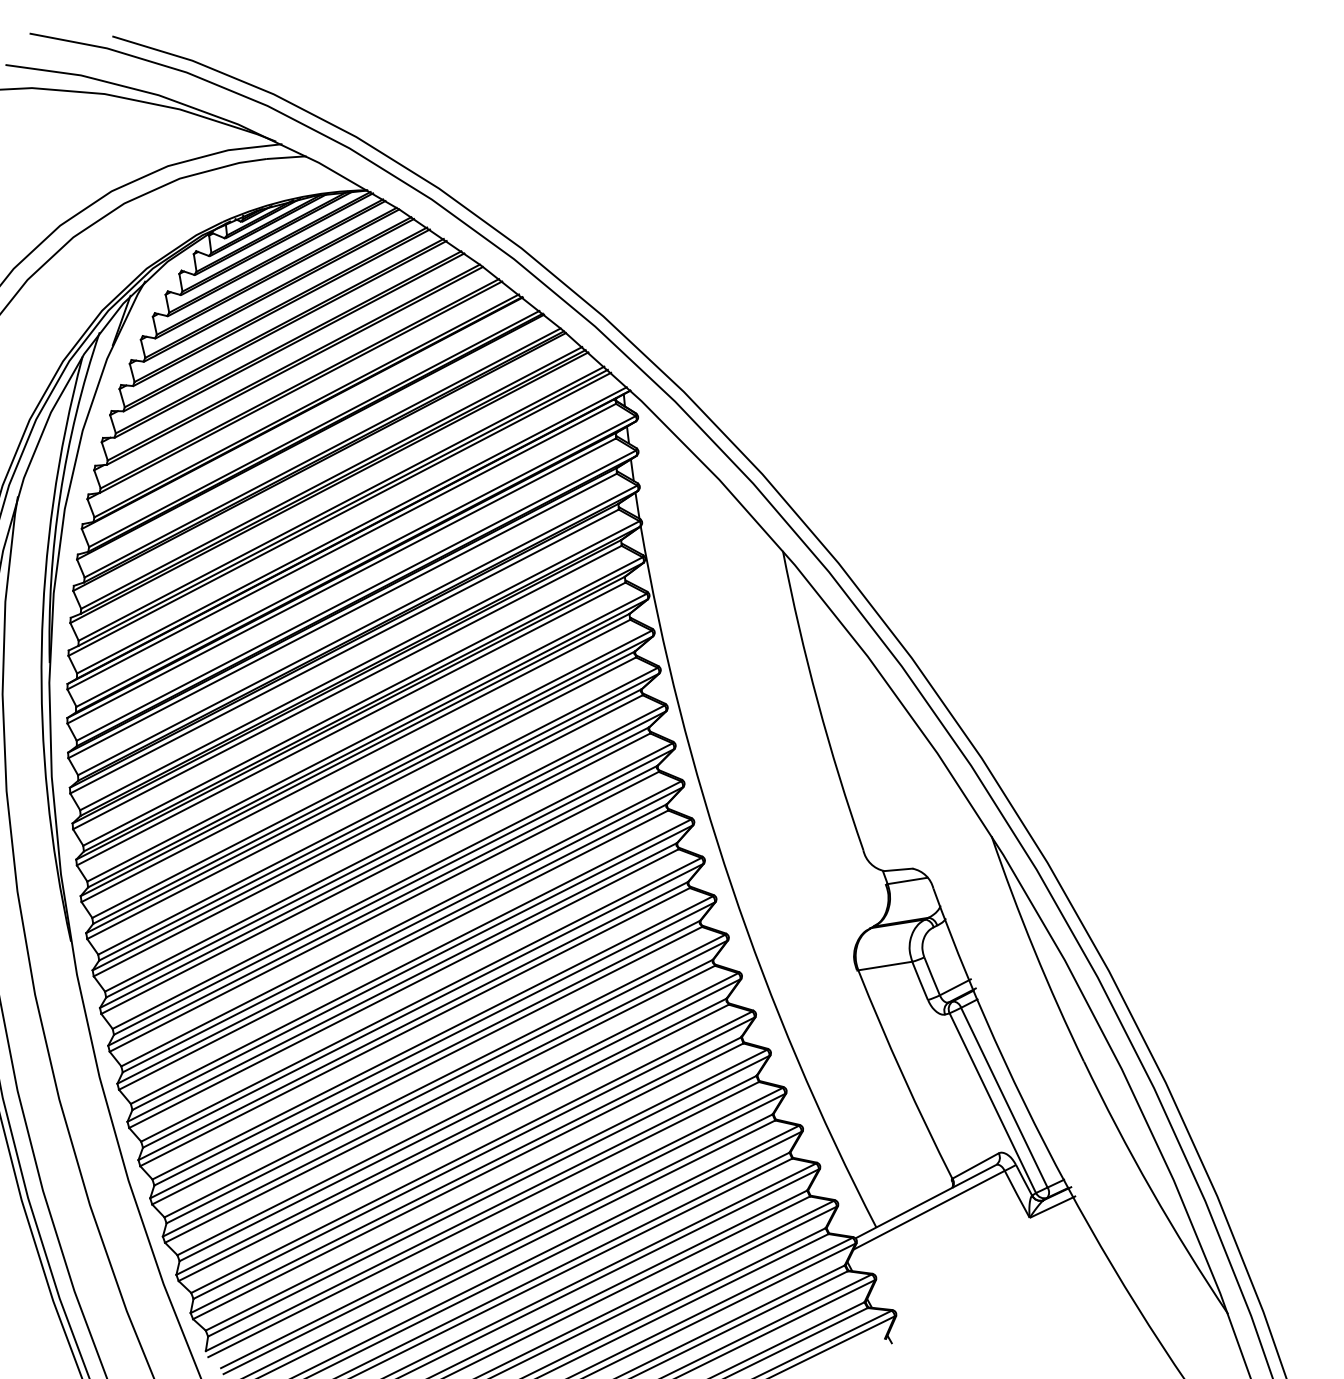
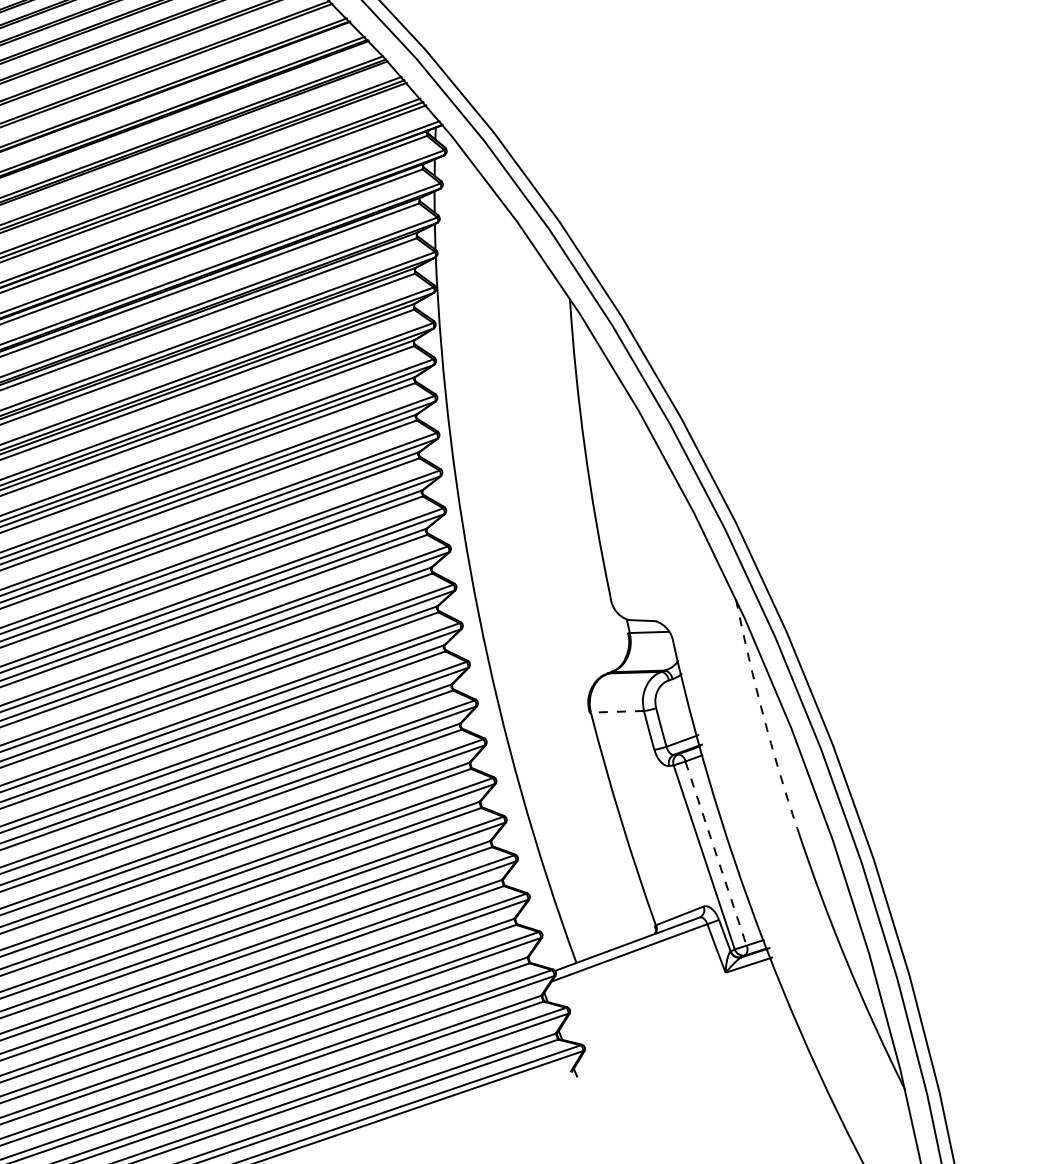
arc: (1034, 950) -> (763, 715), solid -> dashed
line: (884, 966) -> (616, 712), solid -> dashed
line: (1004, 1097) -> (716, 853), solid -> dashed

